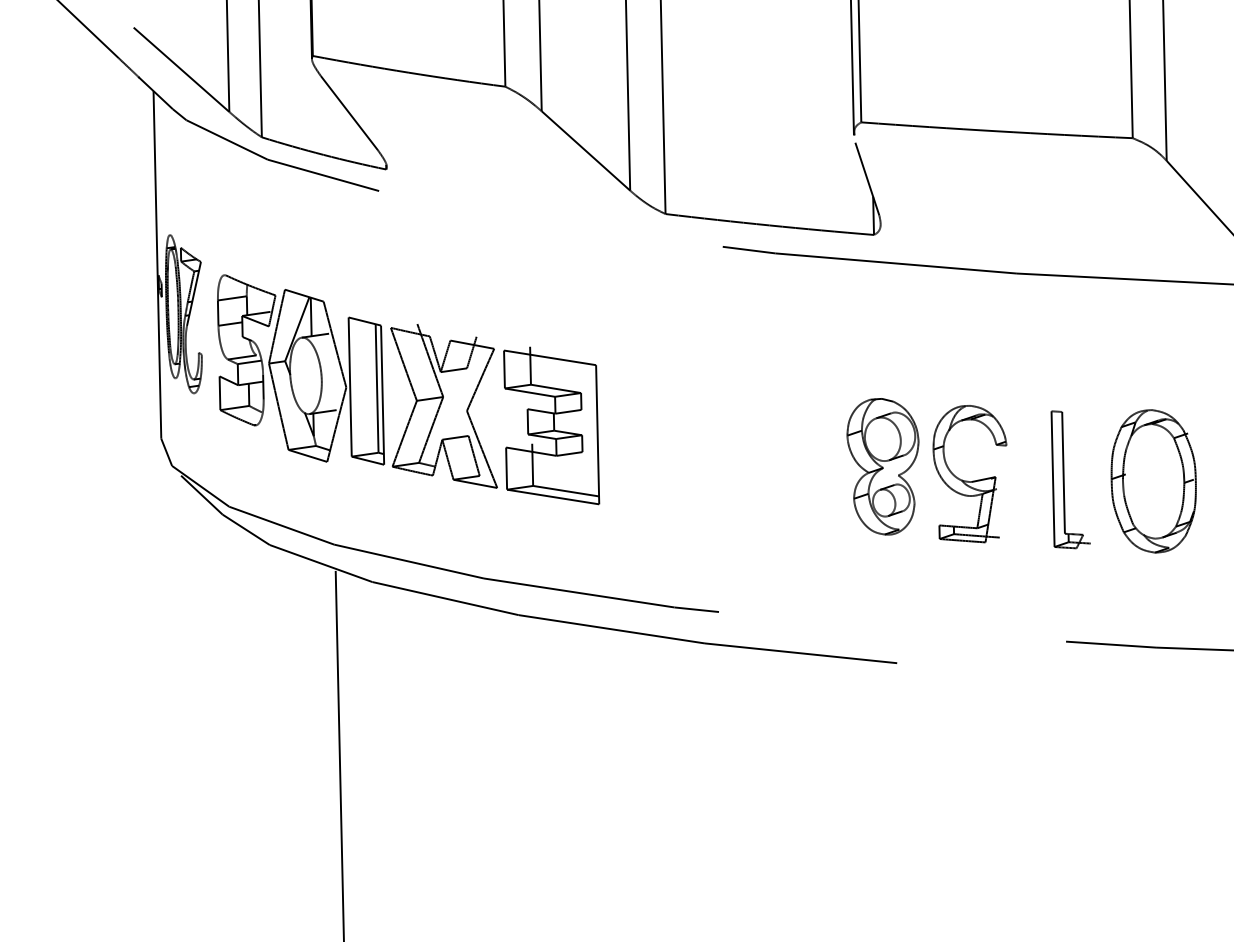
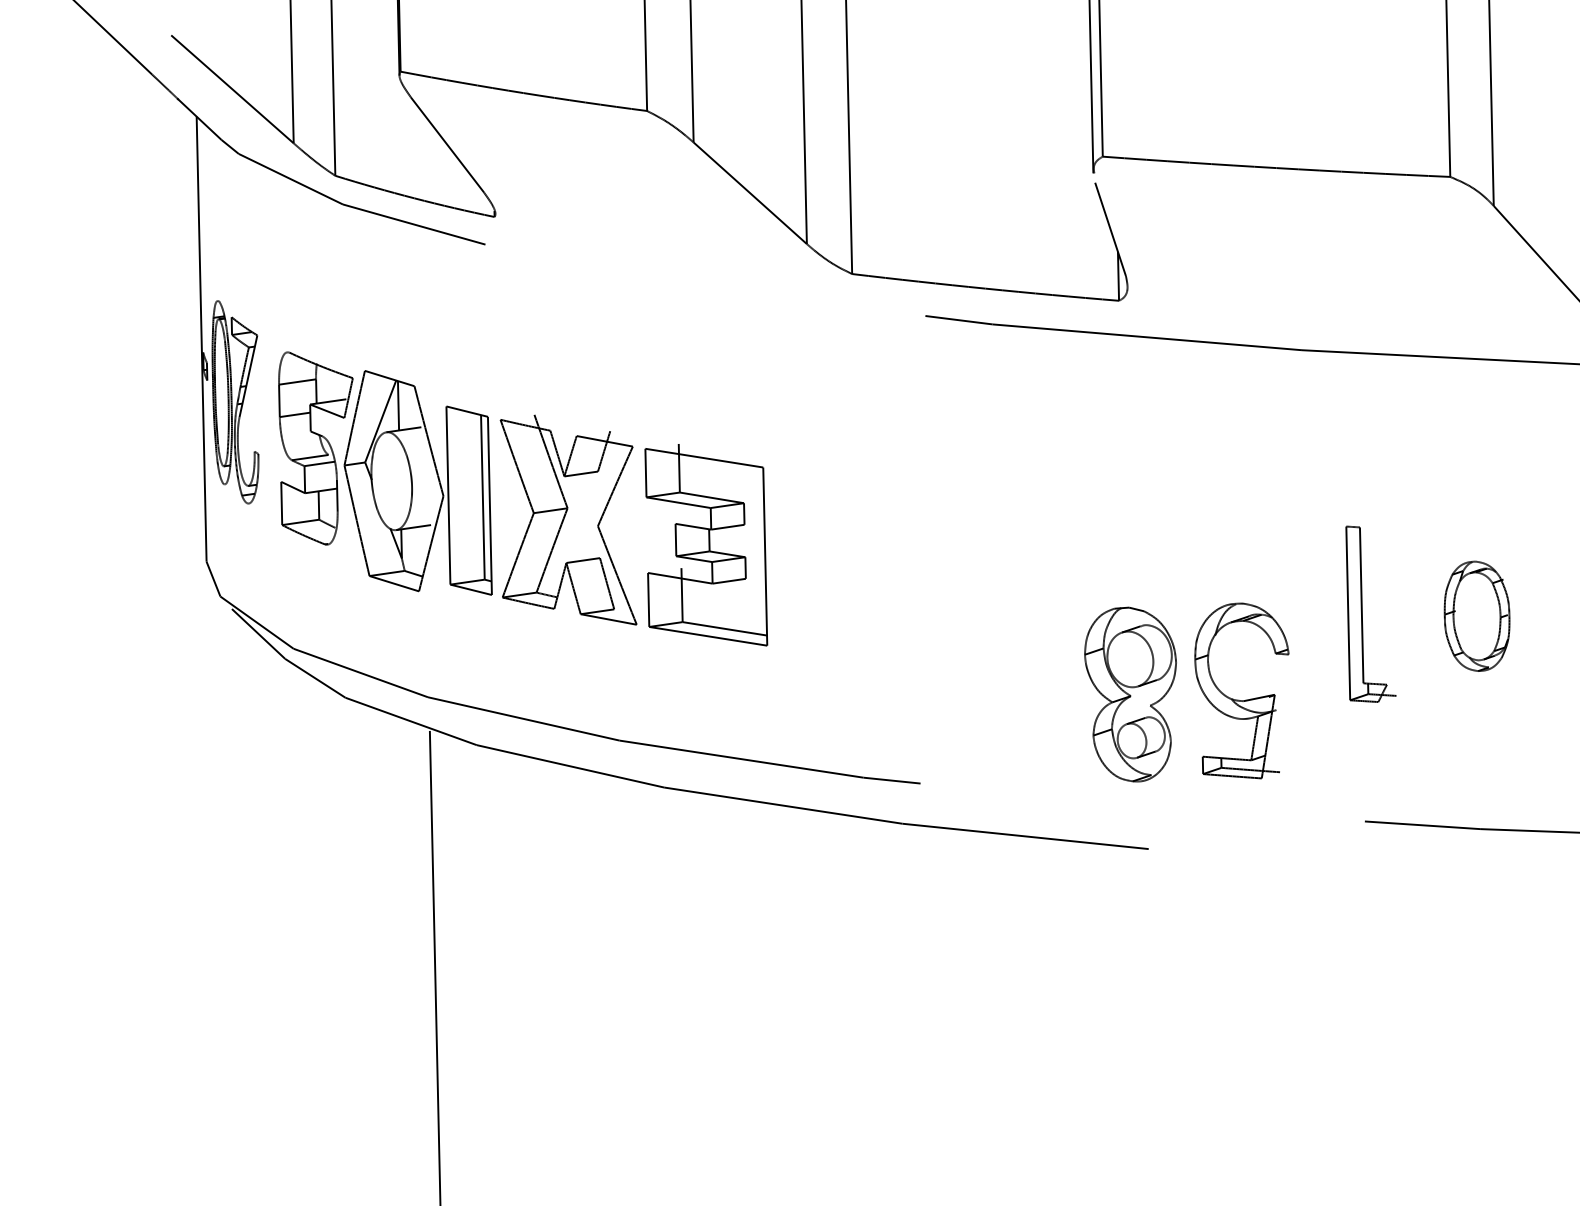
part: (882, 466) -> (1130, 694), moved
part: (967, 480) -> (1238, 699), moved
part: (1153, 481) -> (1476, 616), size x0.6

